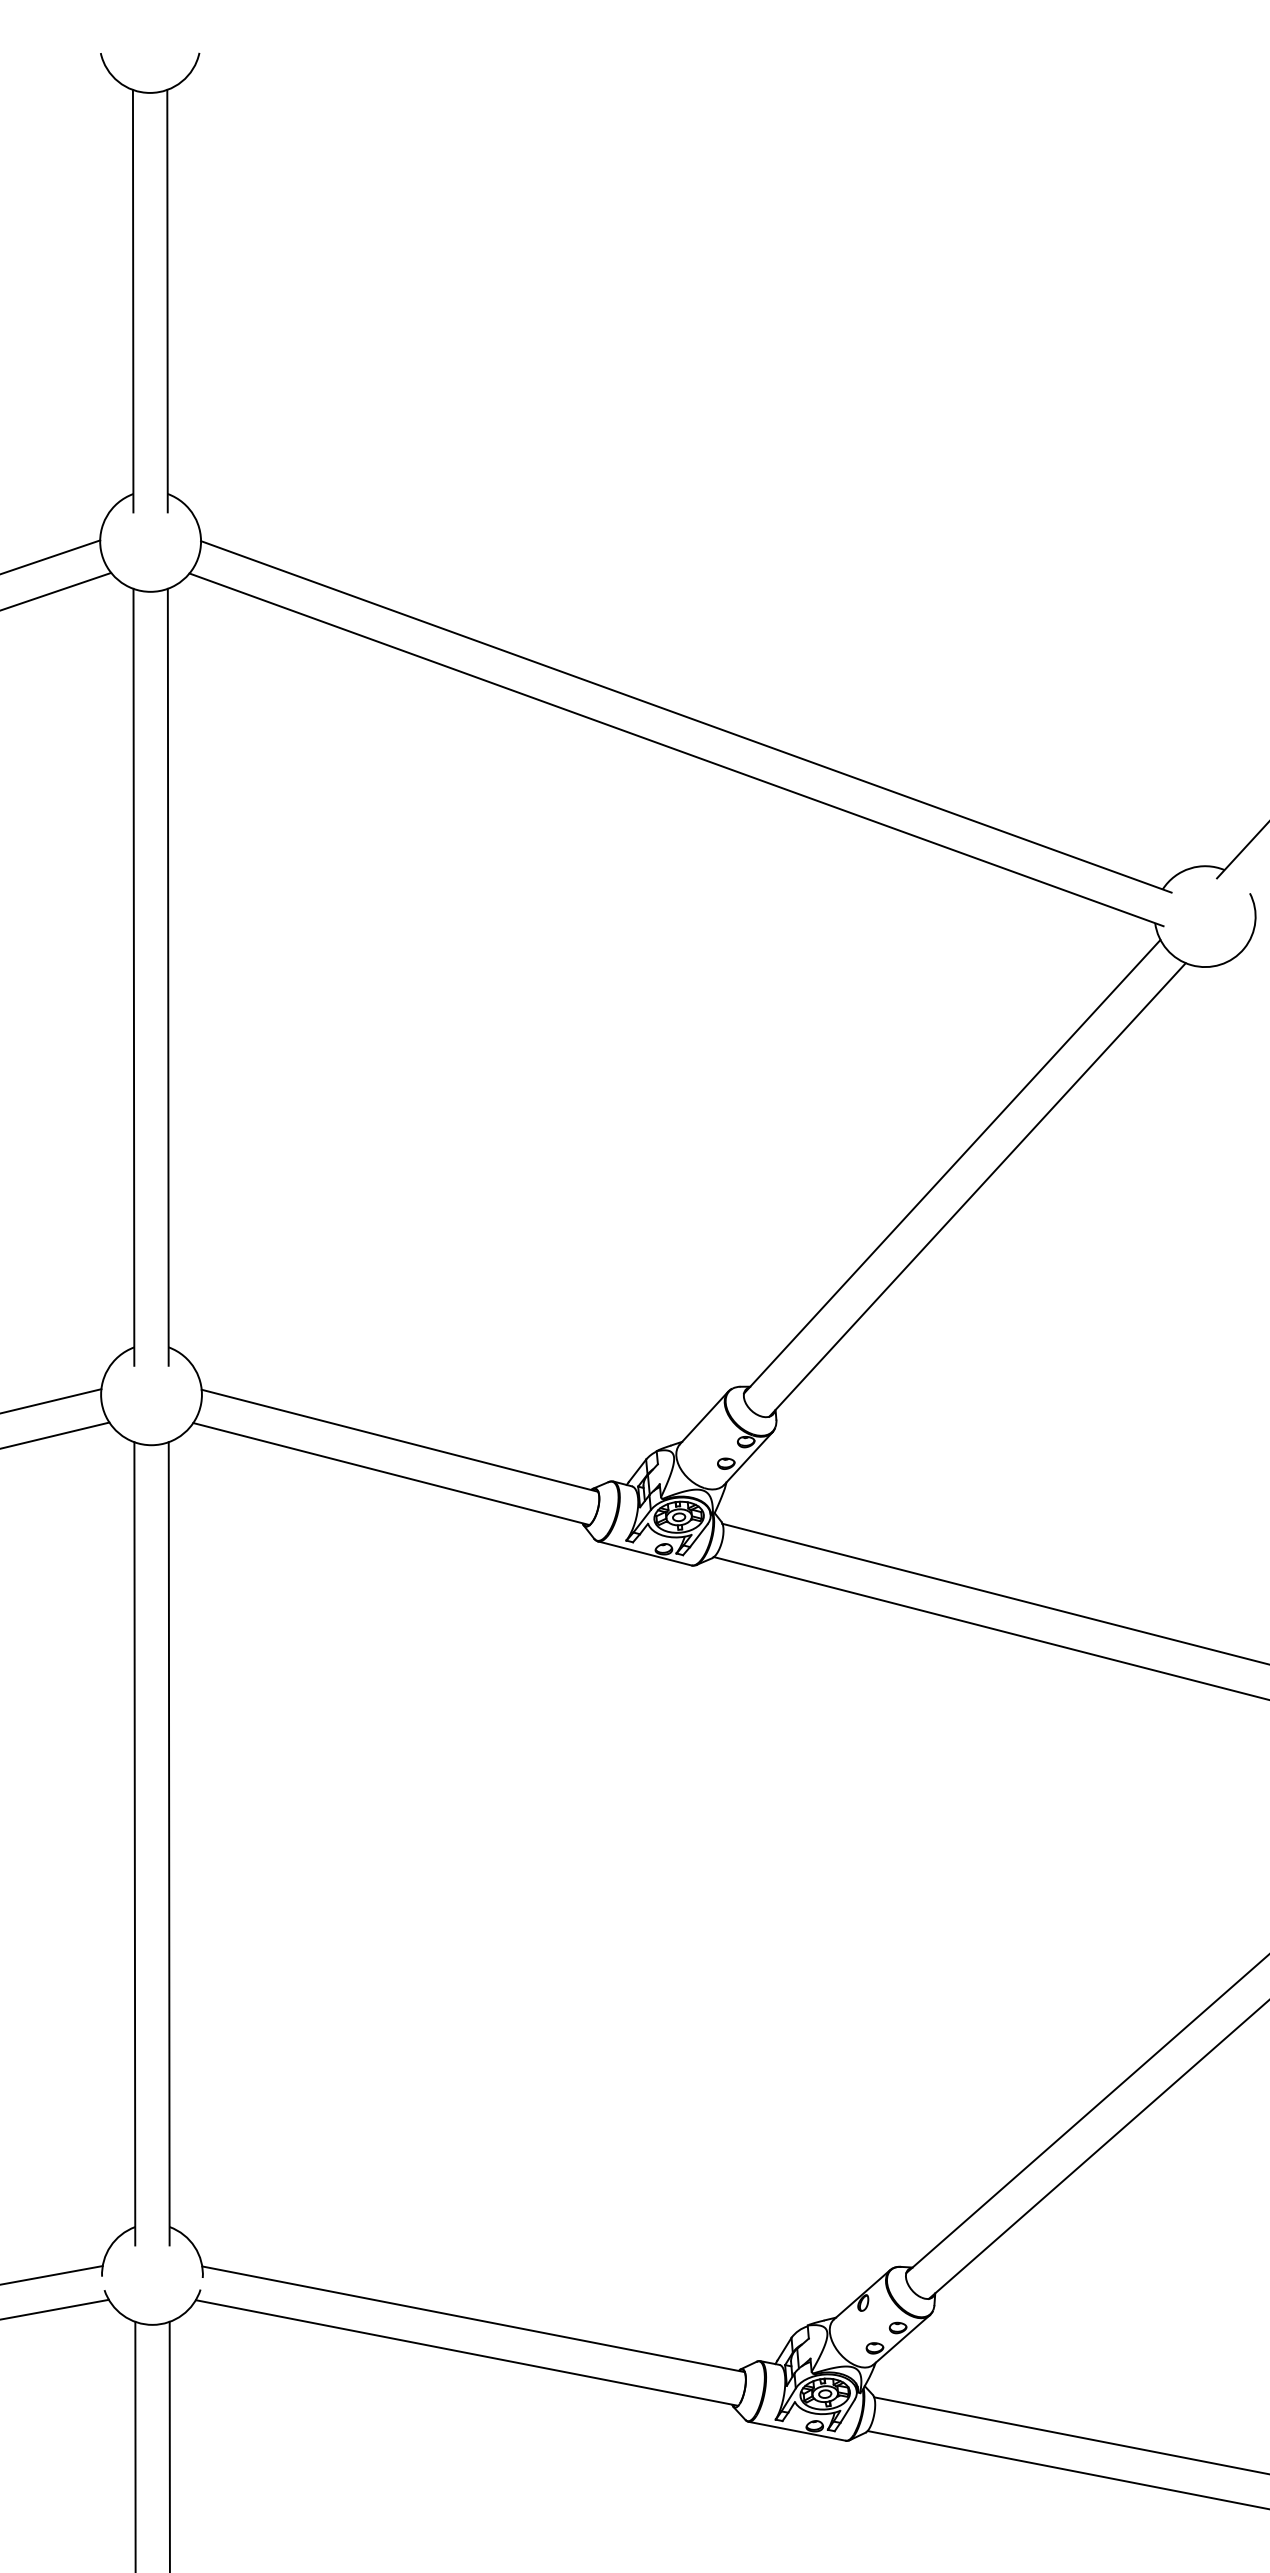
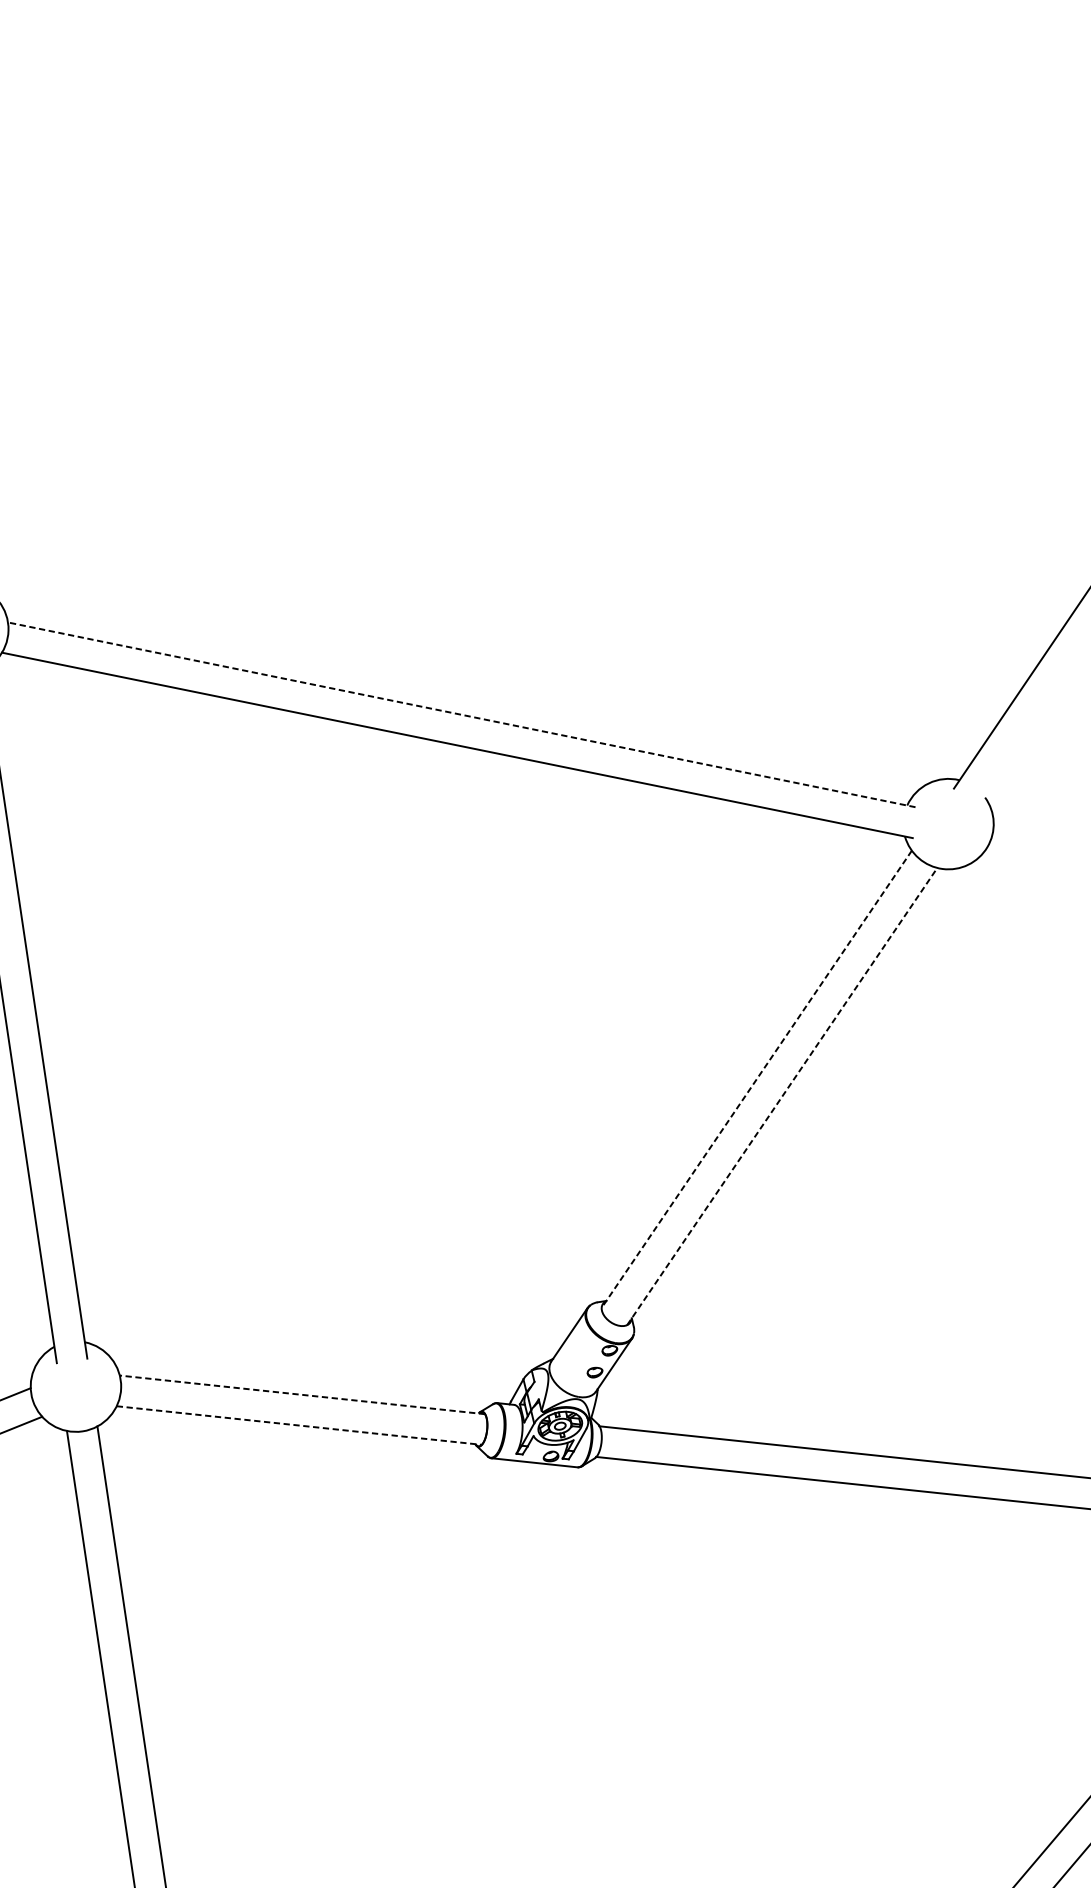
line: (685, 716) -> (460, 714), solid -> dashed
line: (952, 1166) -> (756, 1079), solid -> dashed
line: (977, 1189) -> (782, 1096), solid -> dashed
line: (399, 1440) -> (302, 1394), solid -> dashed
line: (391, 1474) -> (299, 1425), solid -> dashed

